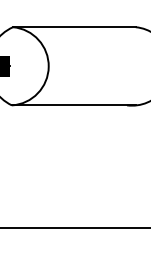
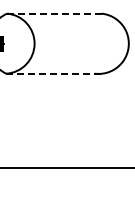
line: (74, 27) -> (54, 13), solid -> dashed
line: (73, 105) -> (53, 73), solid -> dashed

